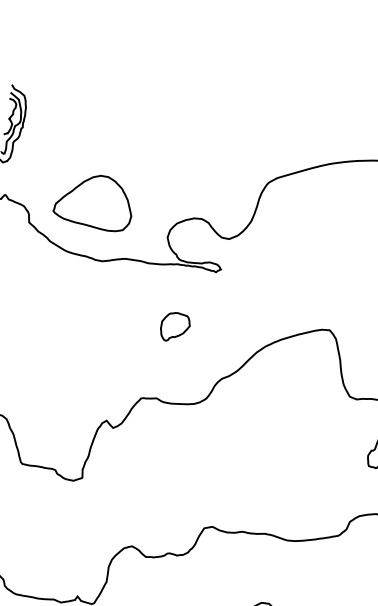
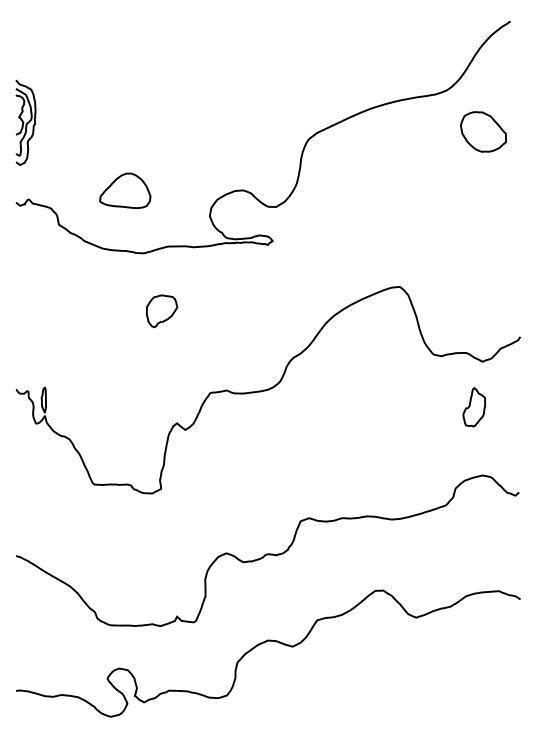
part: (94, 201) -> (125, 190), size x0.6
part: (175, 326) -> (162, 310), moved

